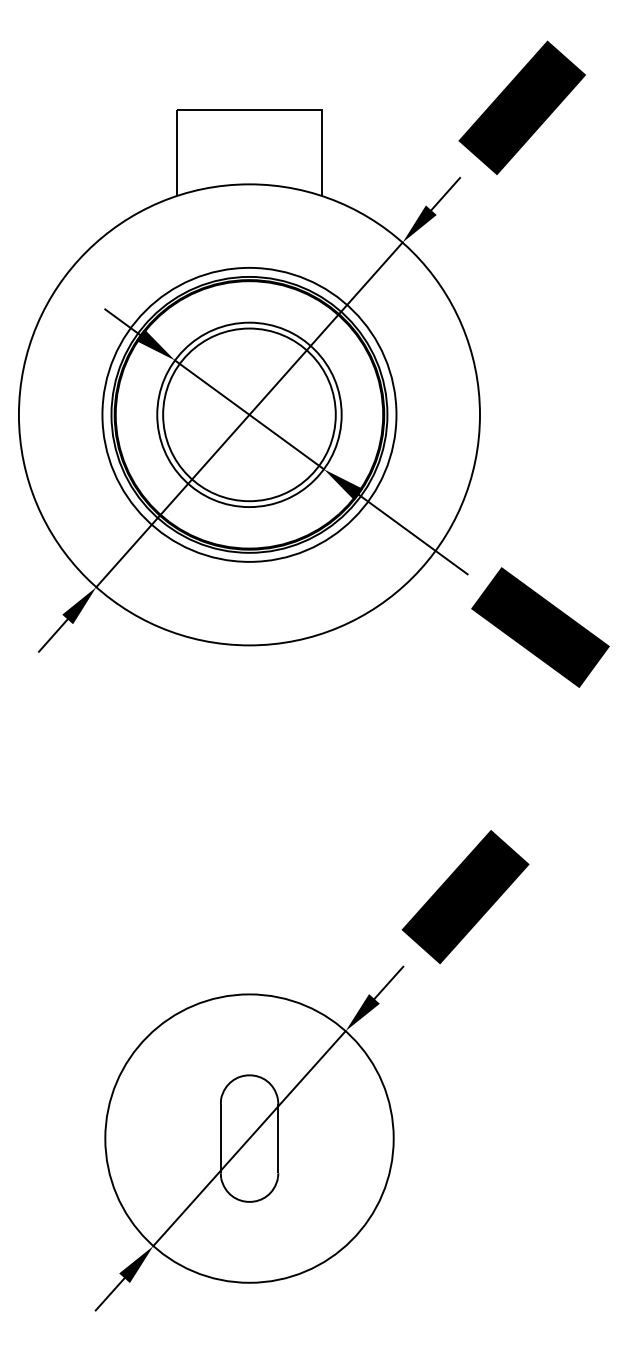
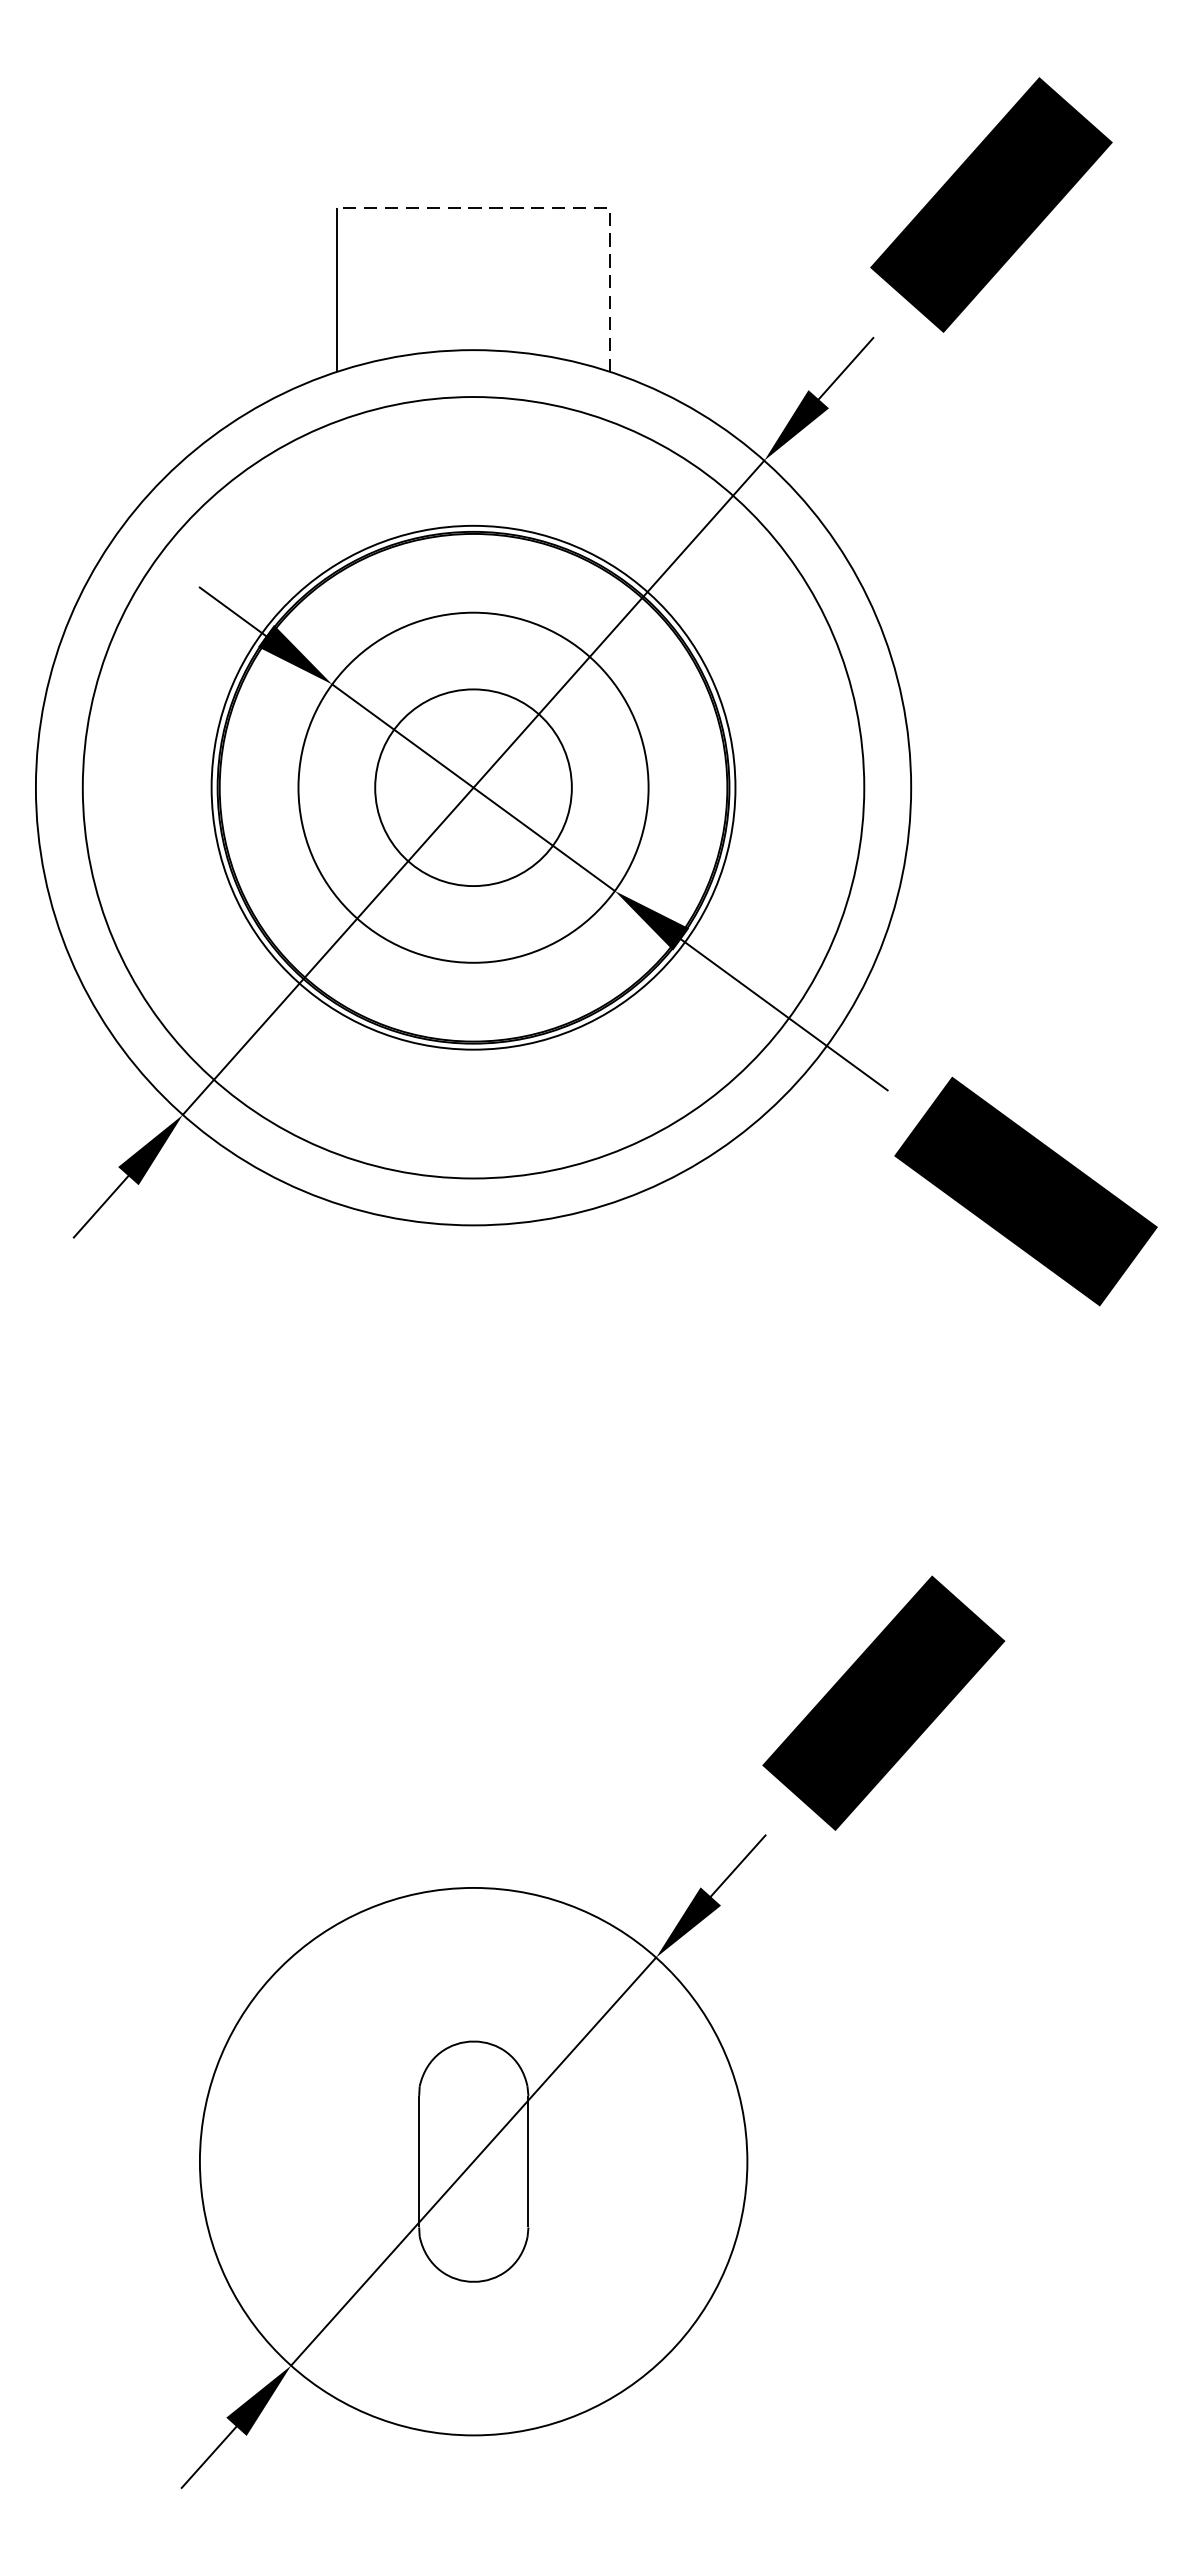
line: (292, 109) -> (555, 208), solid -> dashed
circle: (249, 414) -> (473, 787), size x0.6
circle: (249, 414) -> (473, 787), size x1.4

